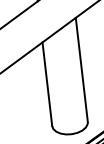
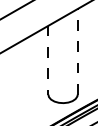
line: (81, 69) -> (77, 51), solid -> dashed
line: (47, 84) -> (48, 60), solid -> dashed

